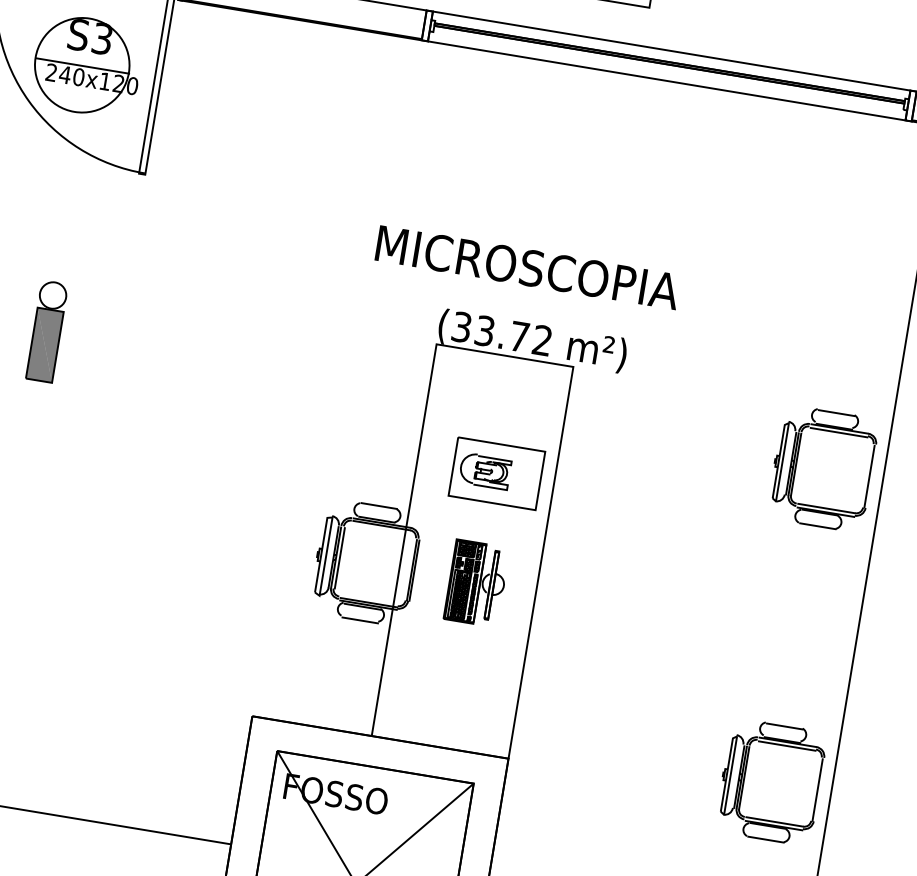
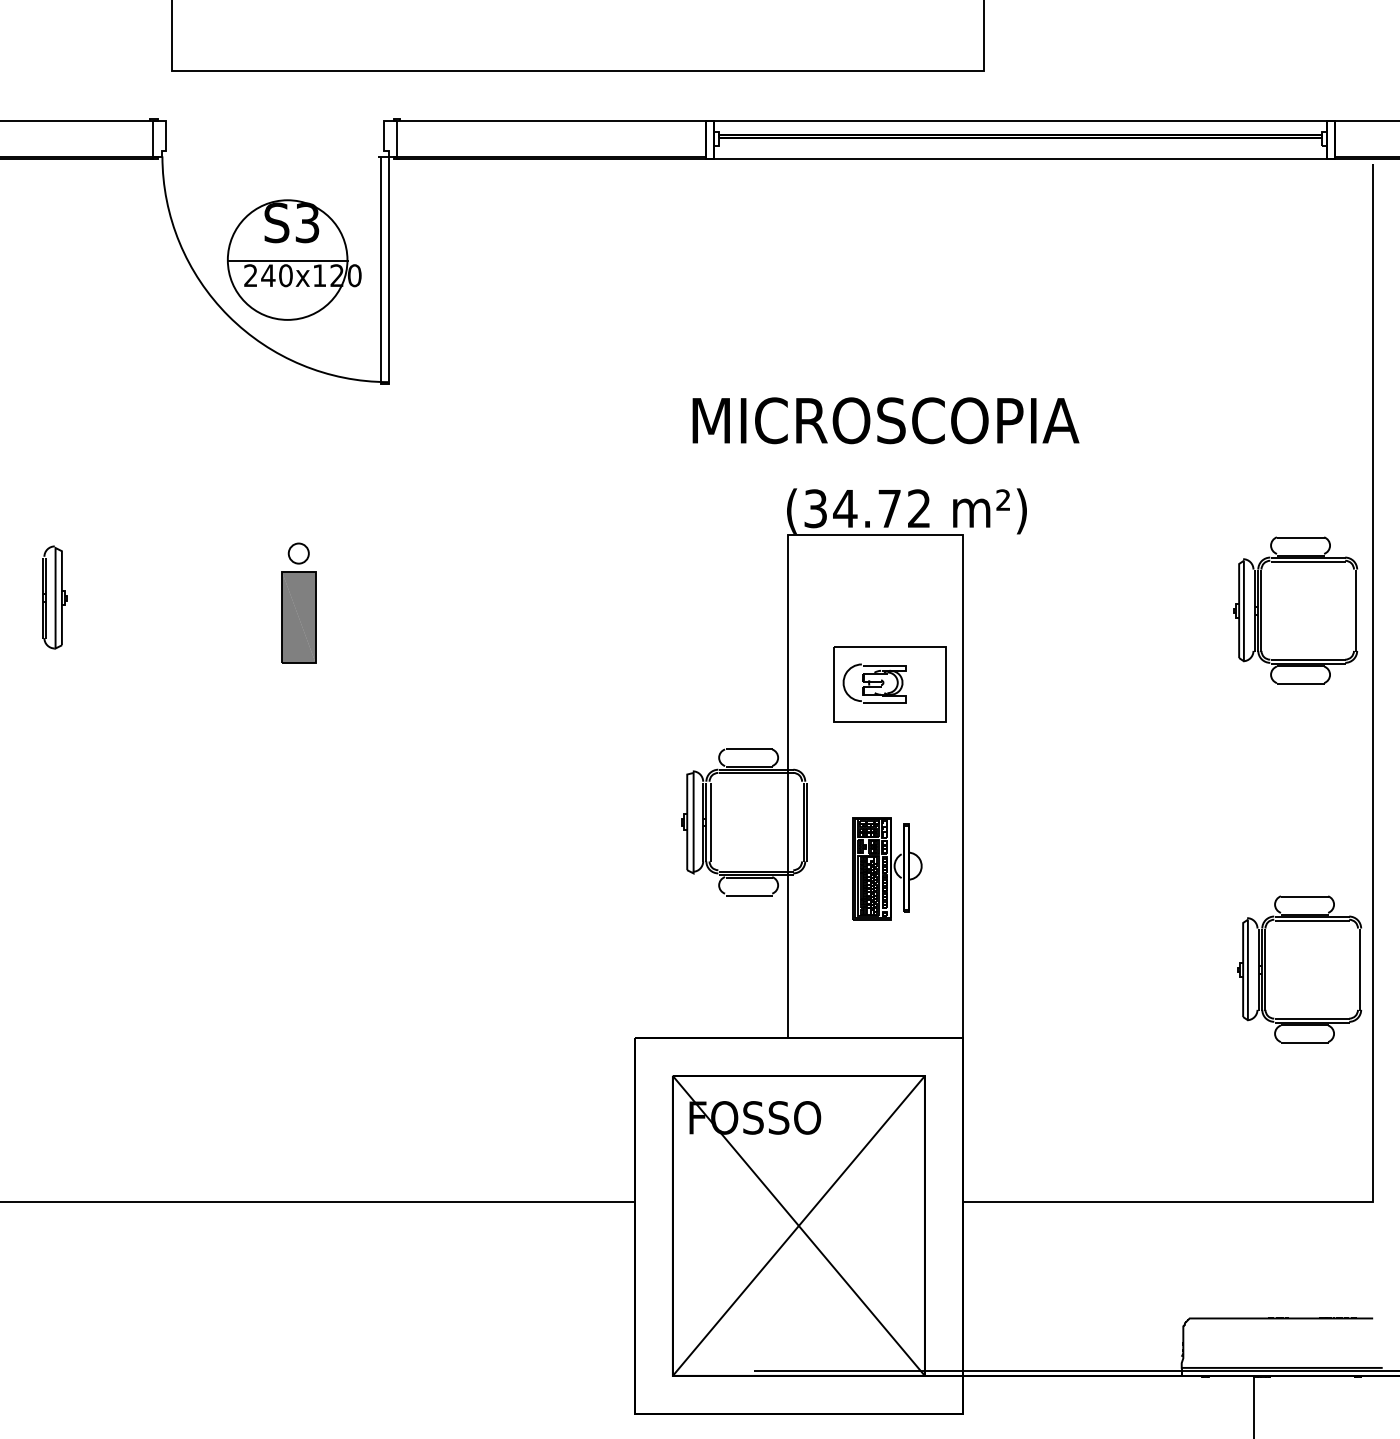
circle: (52, 295) -> (298, 553), size x0.6
text: (485, 330) -> (845, 508), (33.72 -> (34.72
part: (476, 583) -> (887, 868), moved
part: (770, 781) -> (1299, 969), moved

